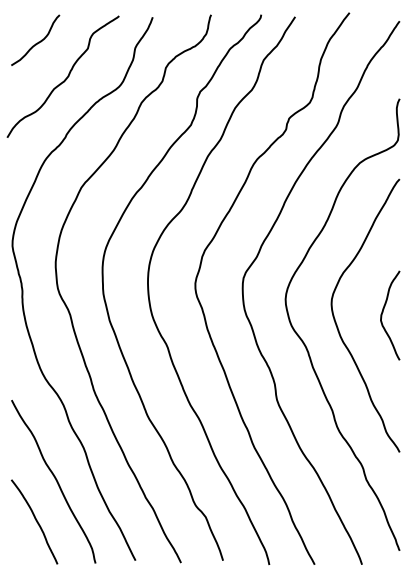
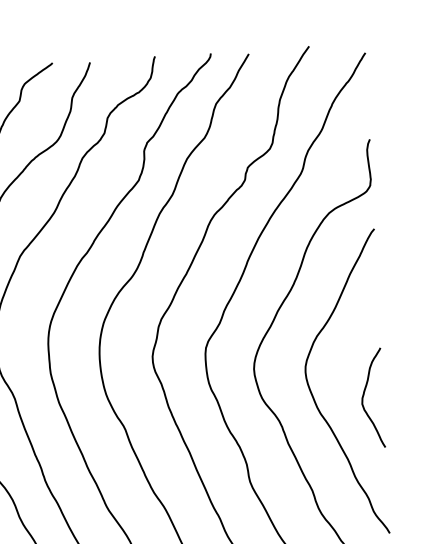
curve: (383, 312) -> (364, 395), moved

